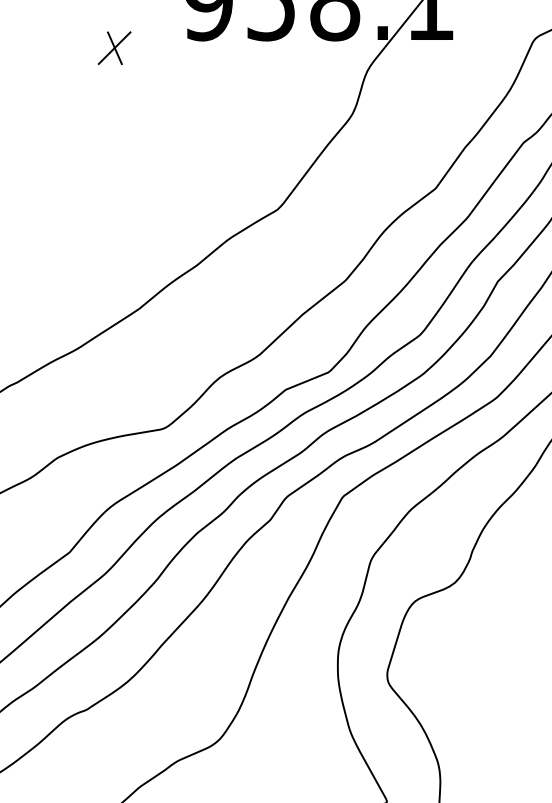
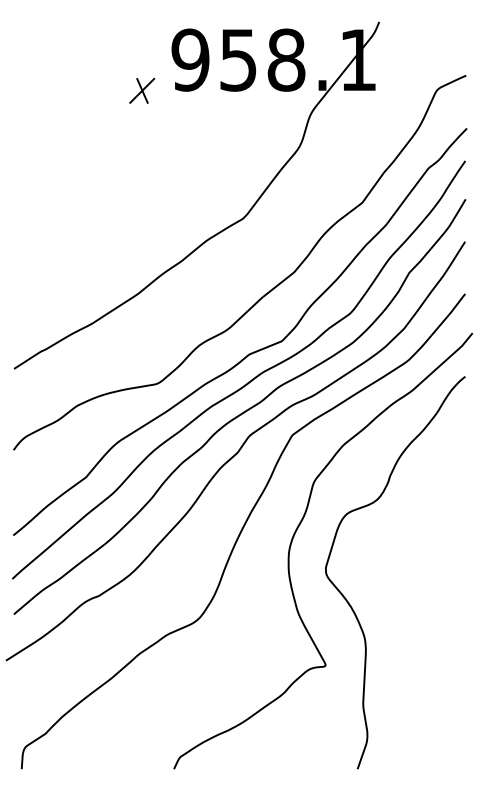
part: (114, 47) -> (142, 90), moved

